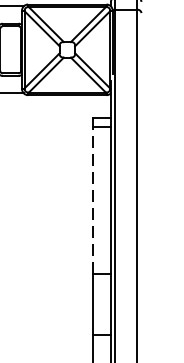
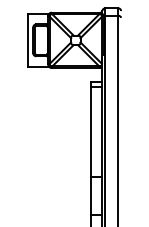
line: (93, 200) -> (91, 132), dashed -> solid

